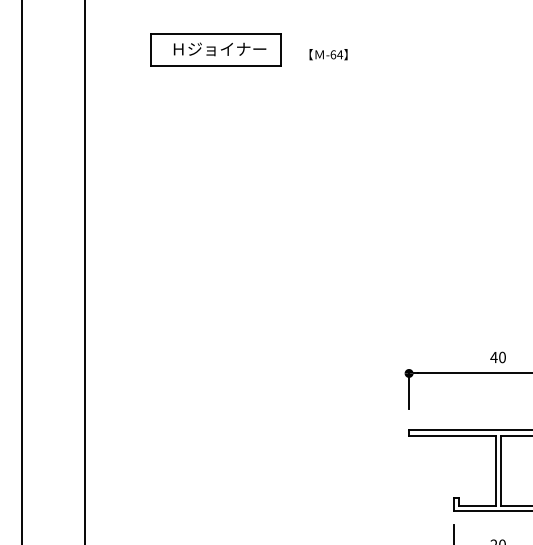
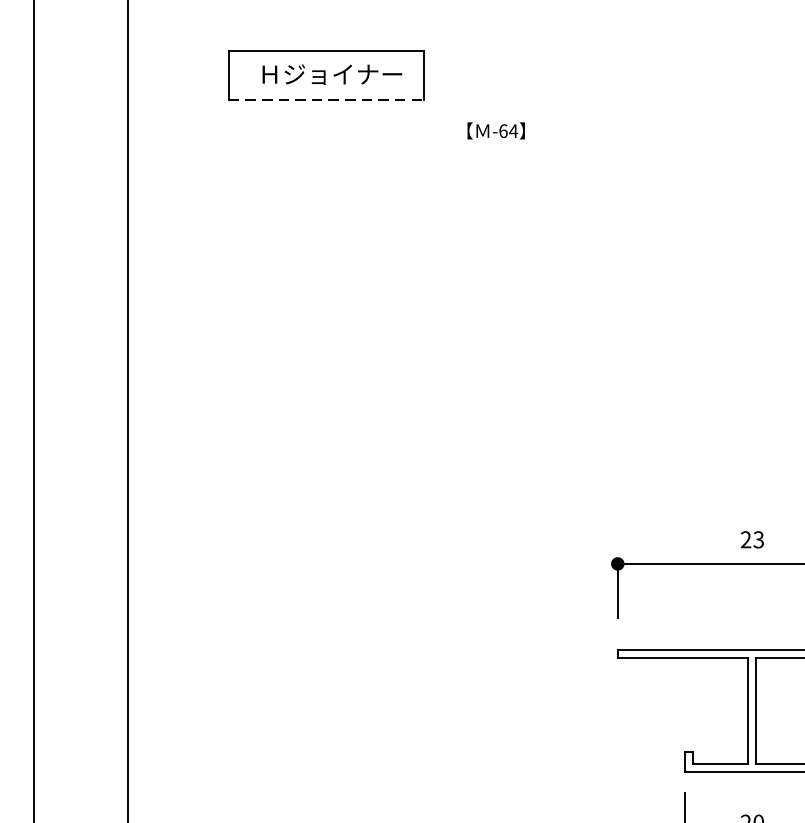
text: (328, 54) -> (496, 130), moved
line: (216, 65) -> (327, 98), solid -> dashed
text: (497, 357) -> (751, 539), 40 -> 23

